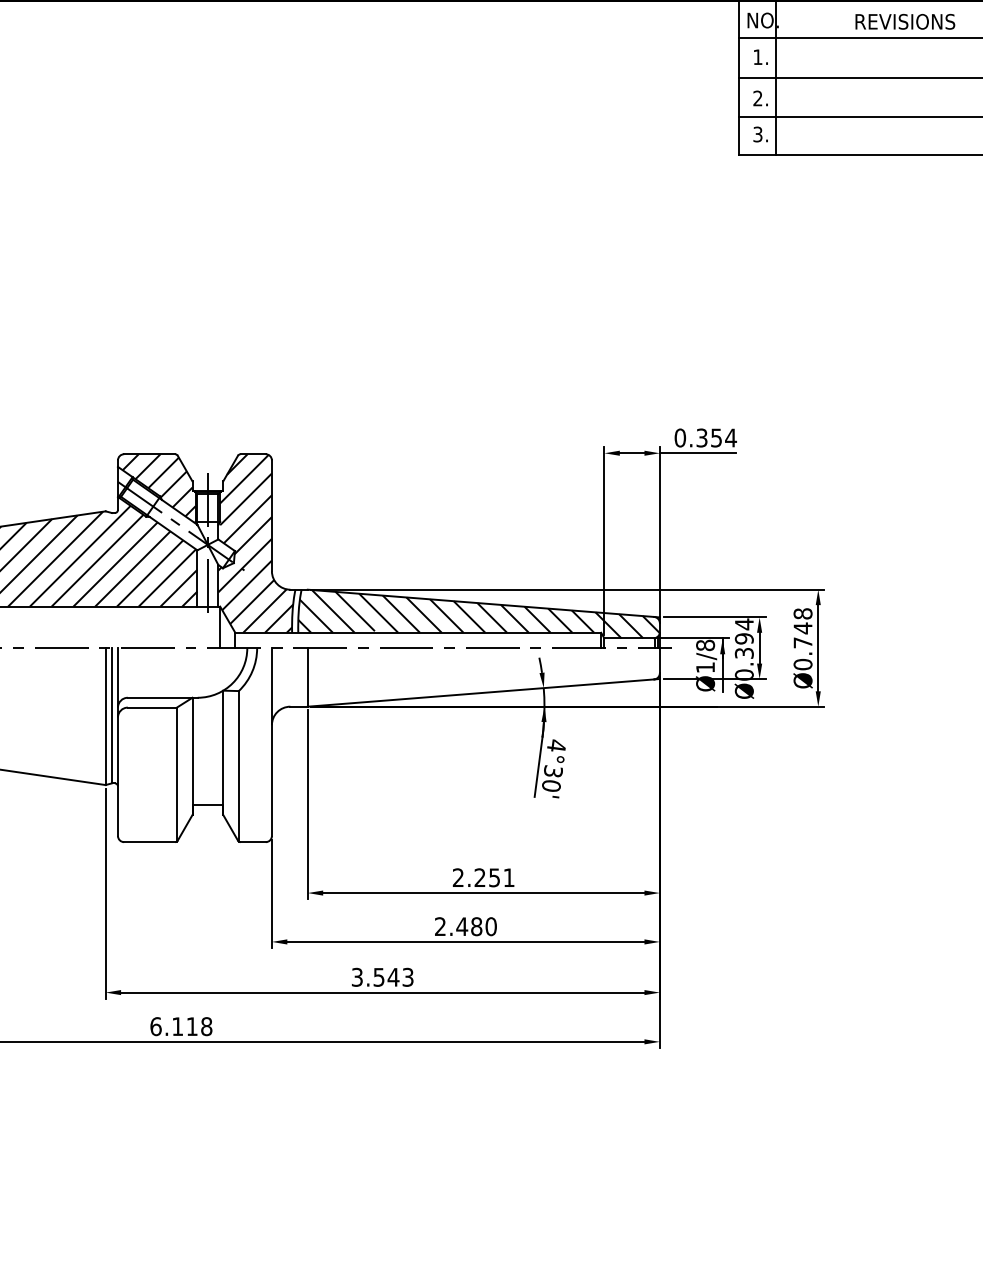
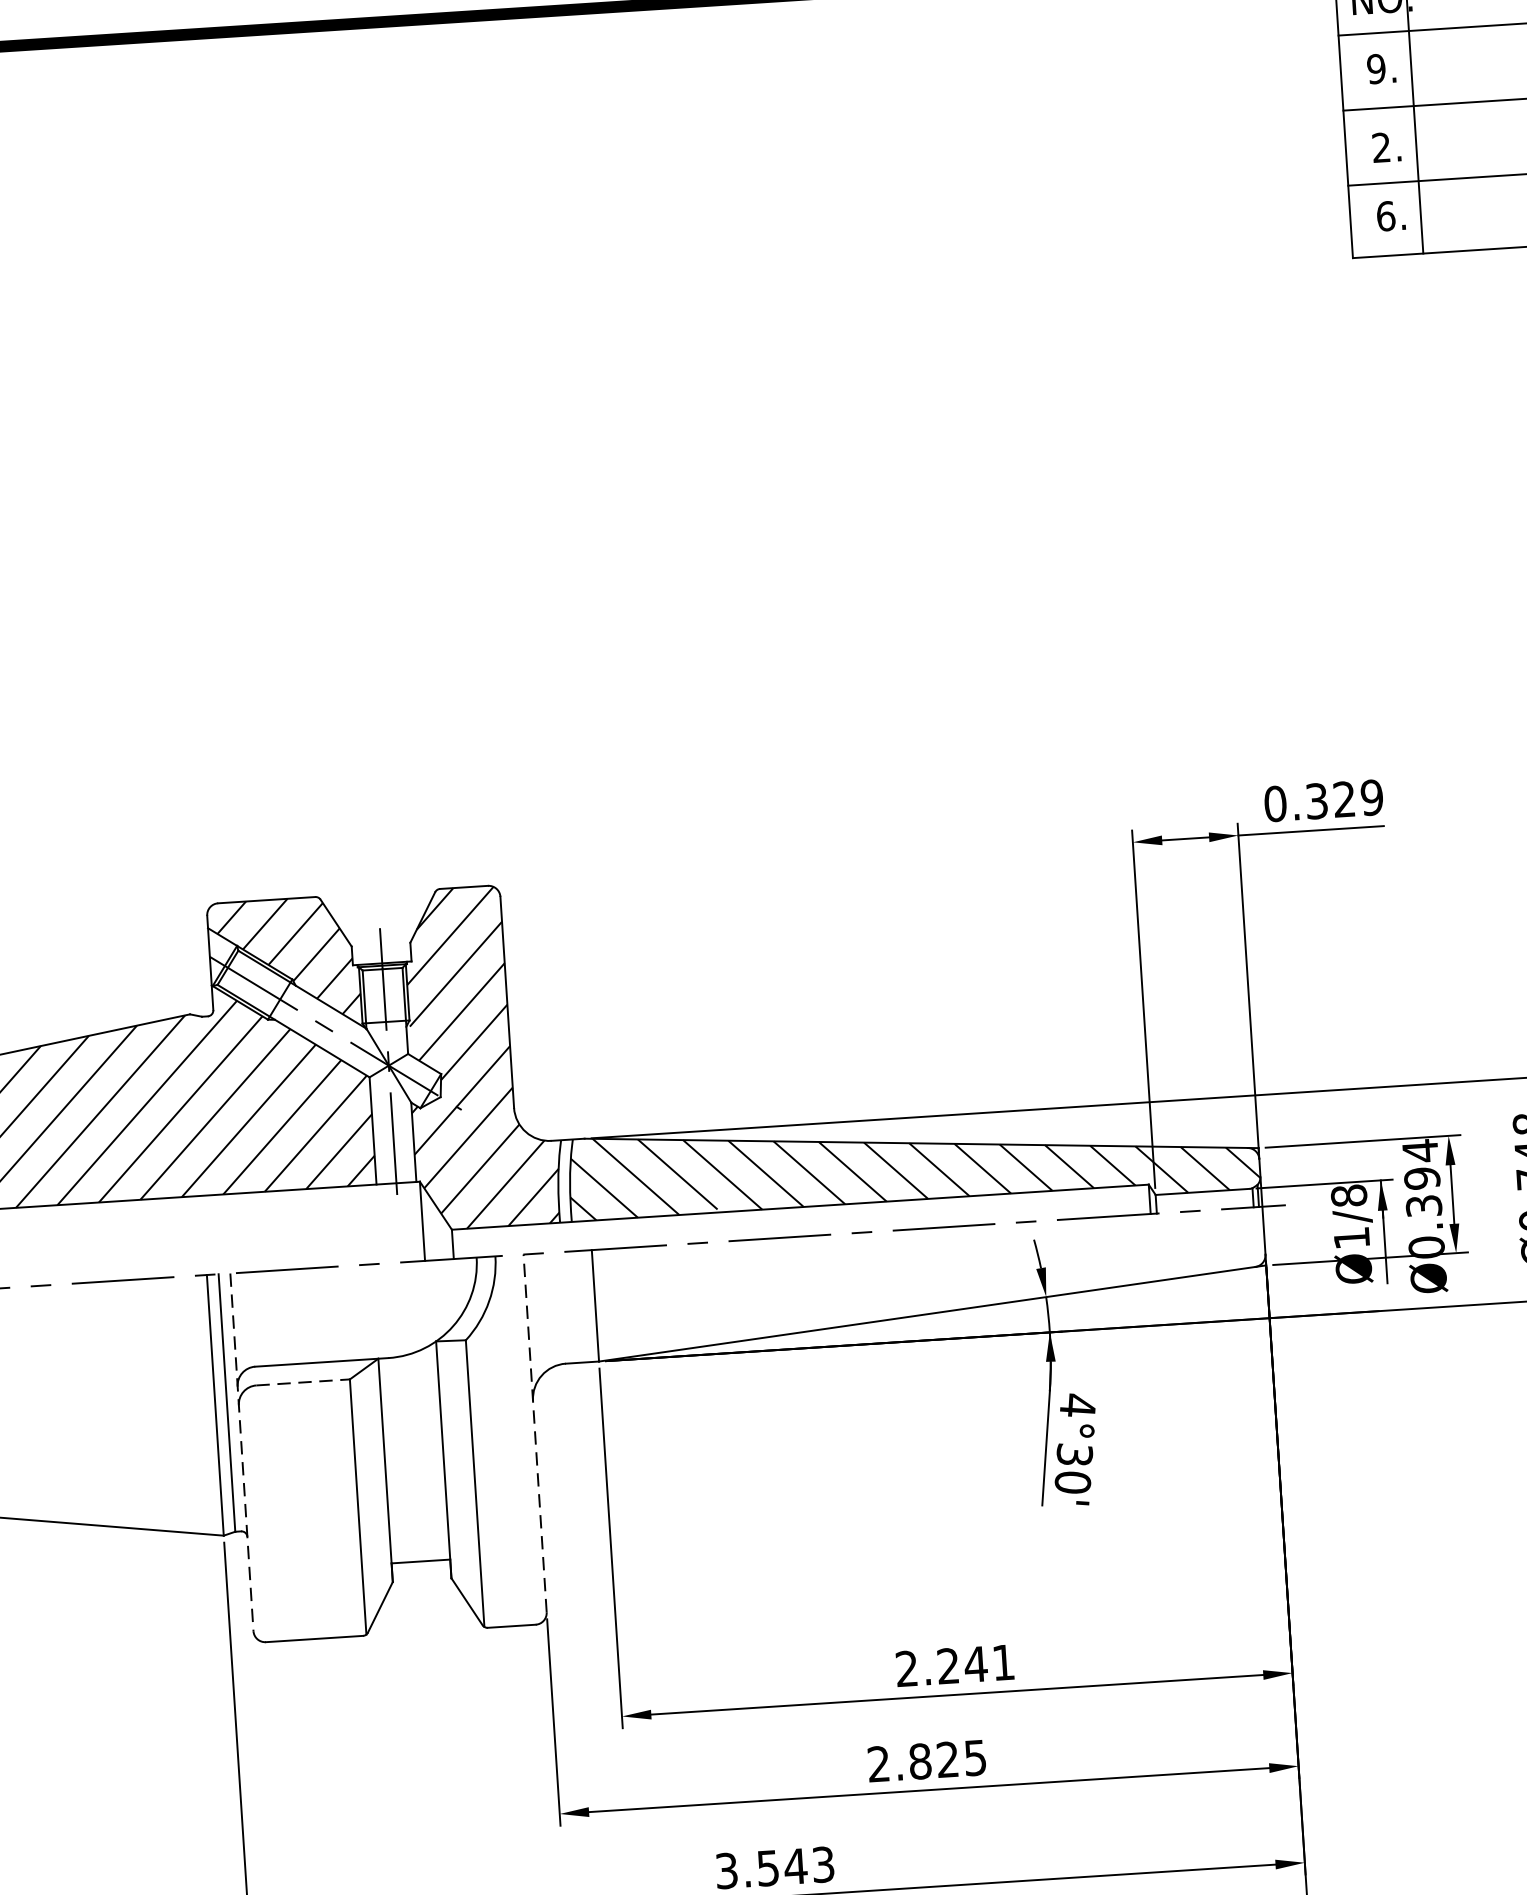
text: (757, 57) -> (1375, 69), 1. -> 9.
text: (757, 134) -> (1385, 216), 3. -> 6.
text: (724, 437) -> (1359, 797), 0.354 -> 0.329
line: (152, 707) -> (303, 1382), solid -> dashed
line: (117, 742) -> (241, 1453), solid -> dashed
line: (271, 742) -> (534, 1434), solid -> dashed
text: (494, 877) -> (975, 1663), 2.251 -> 2.241
text: (476, 926) -> (947, 1759), 2.480 -> 2.825

